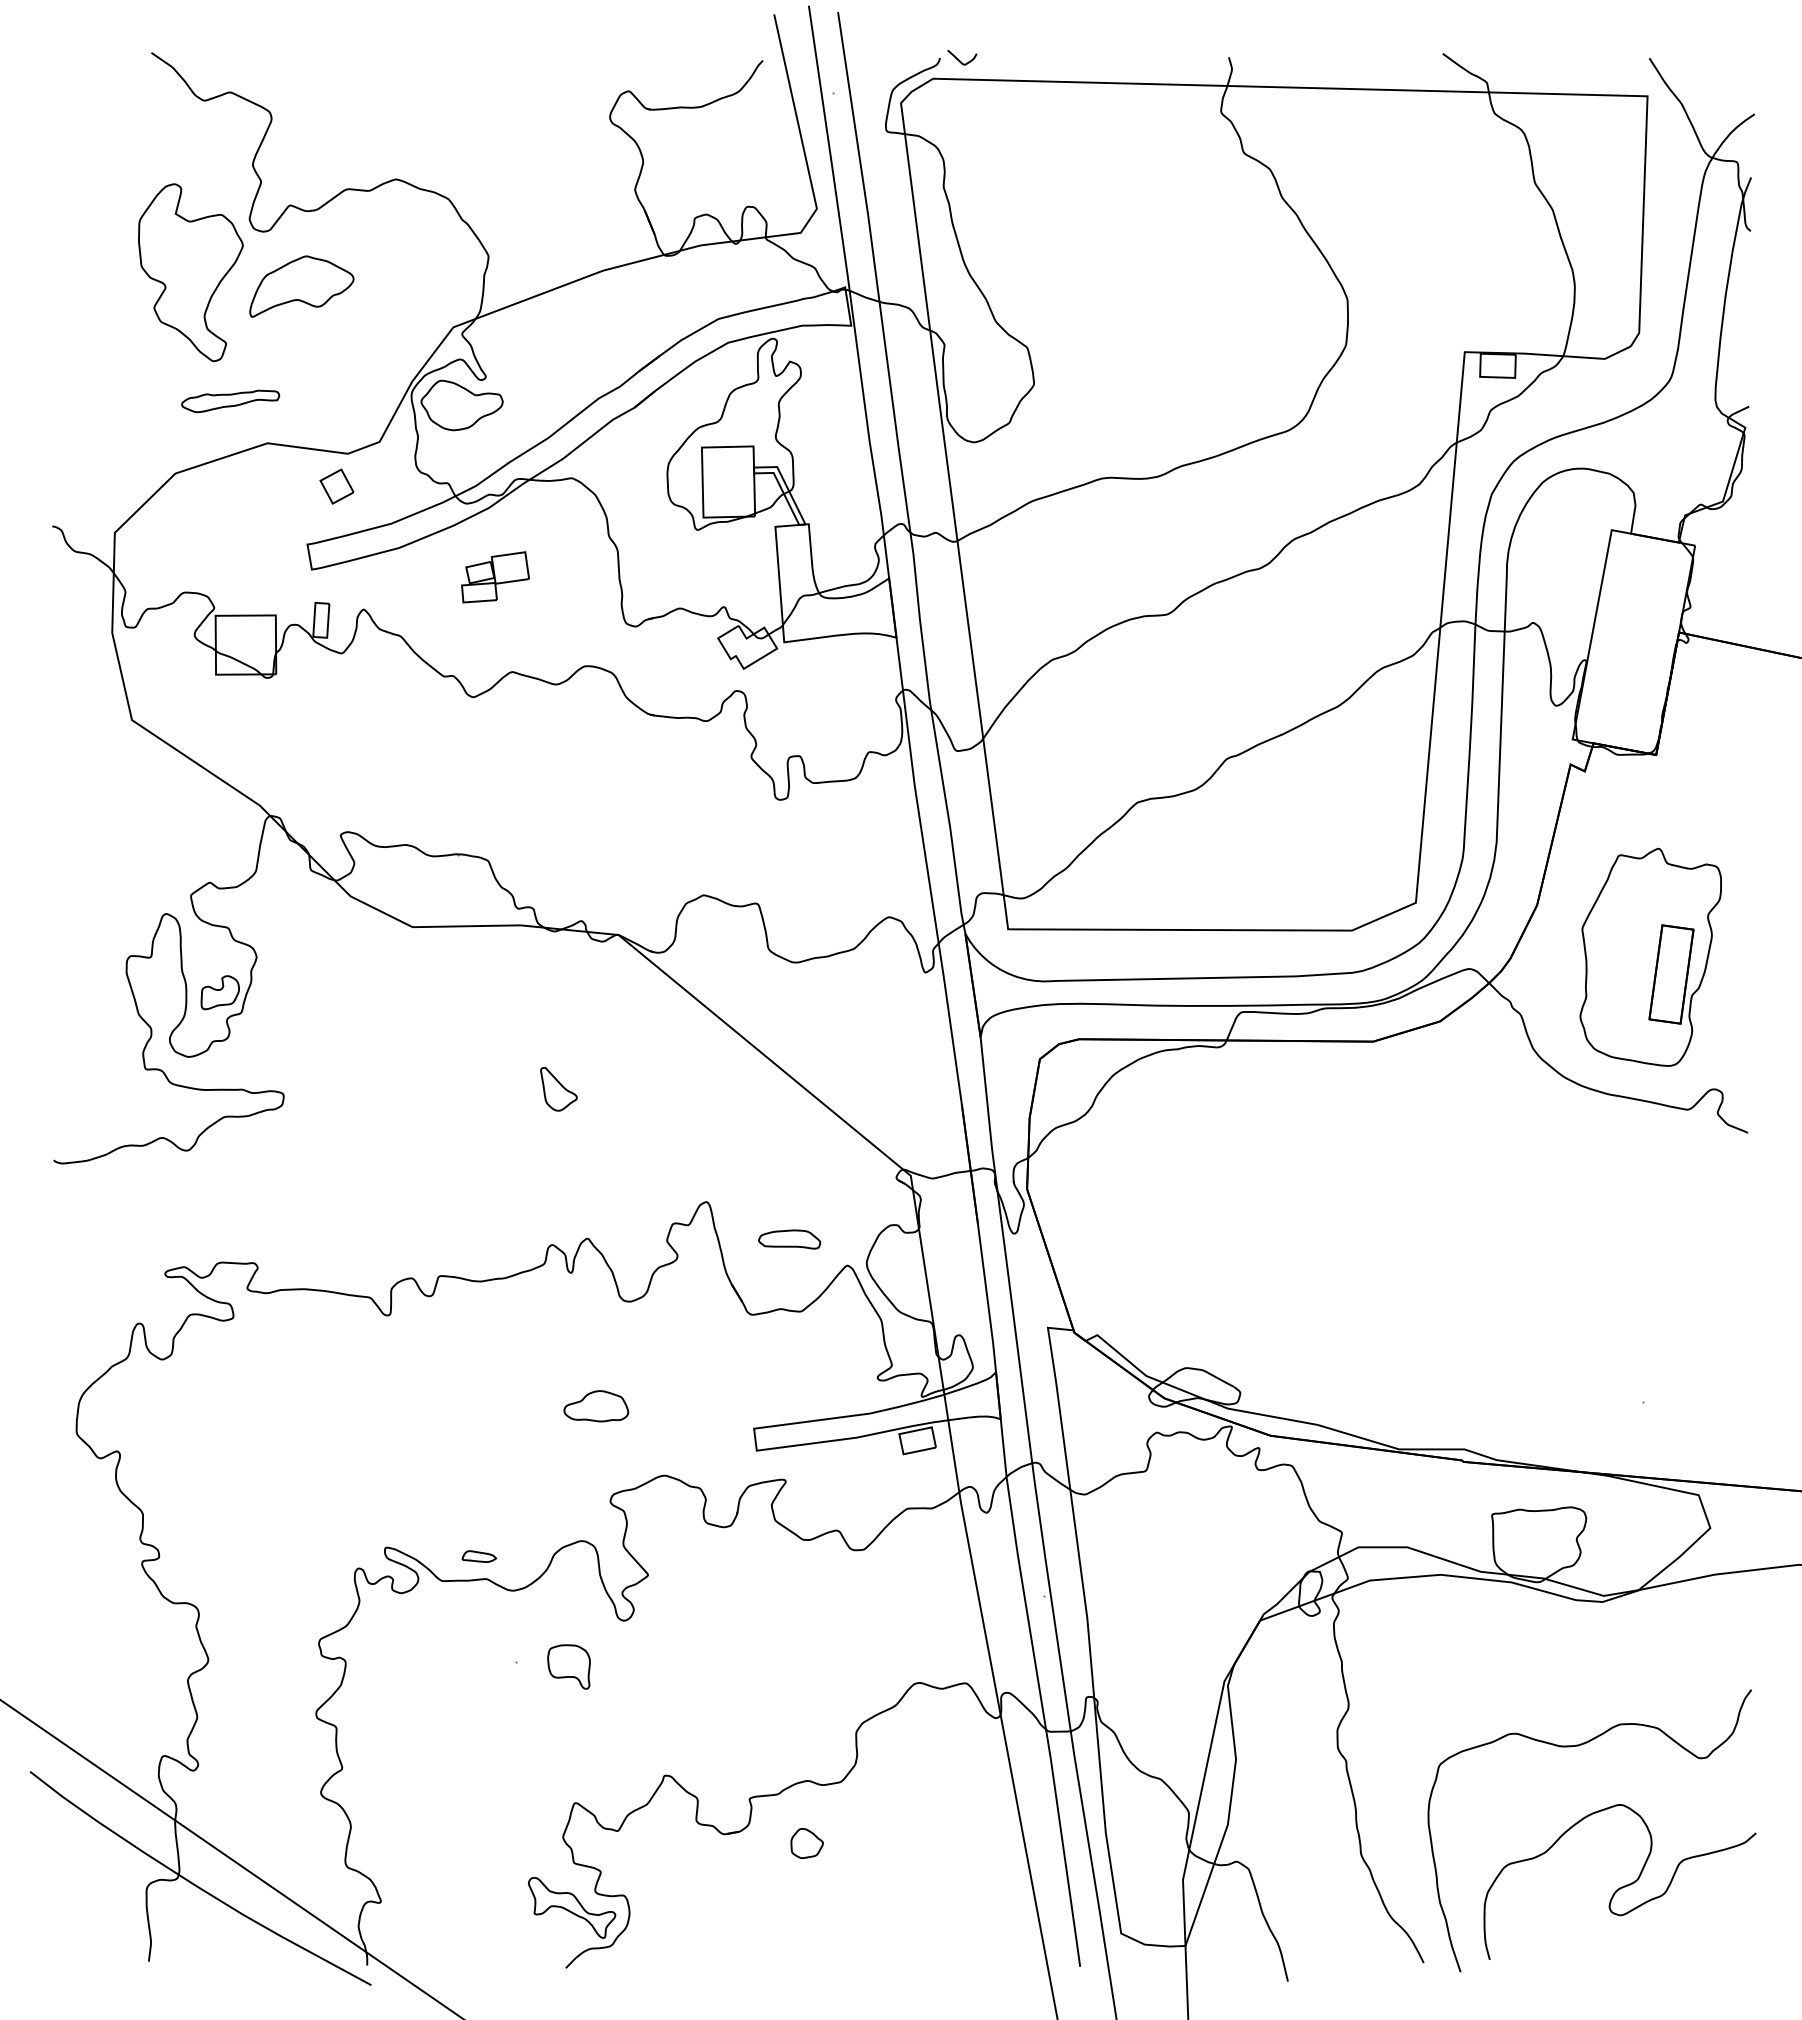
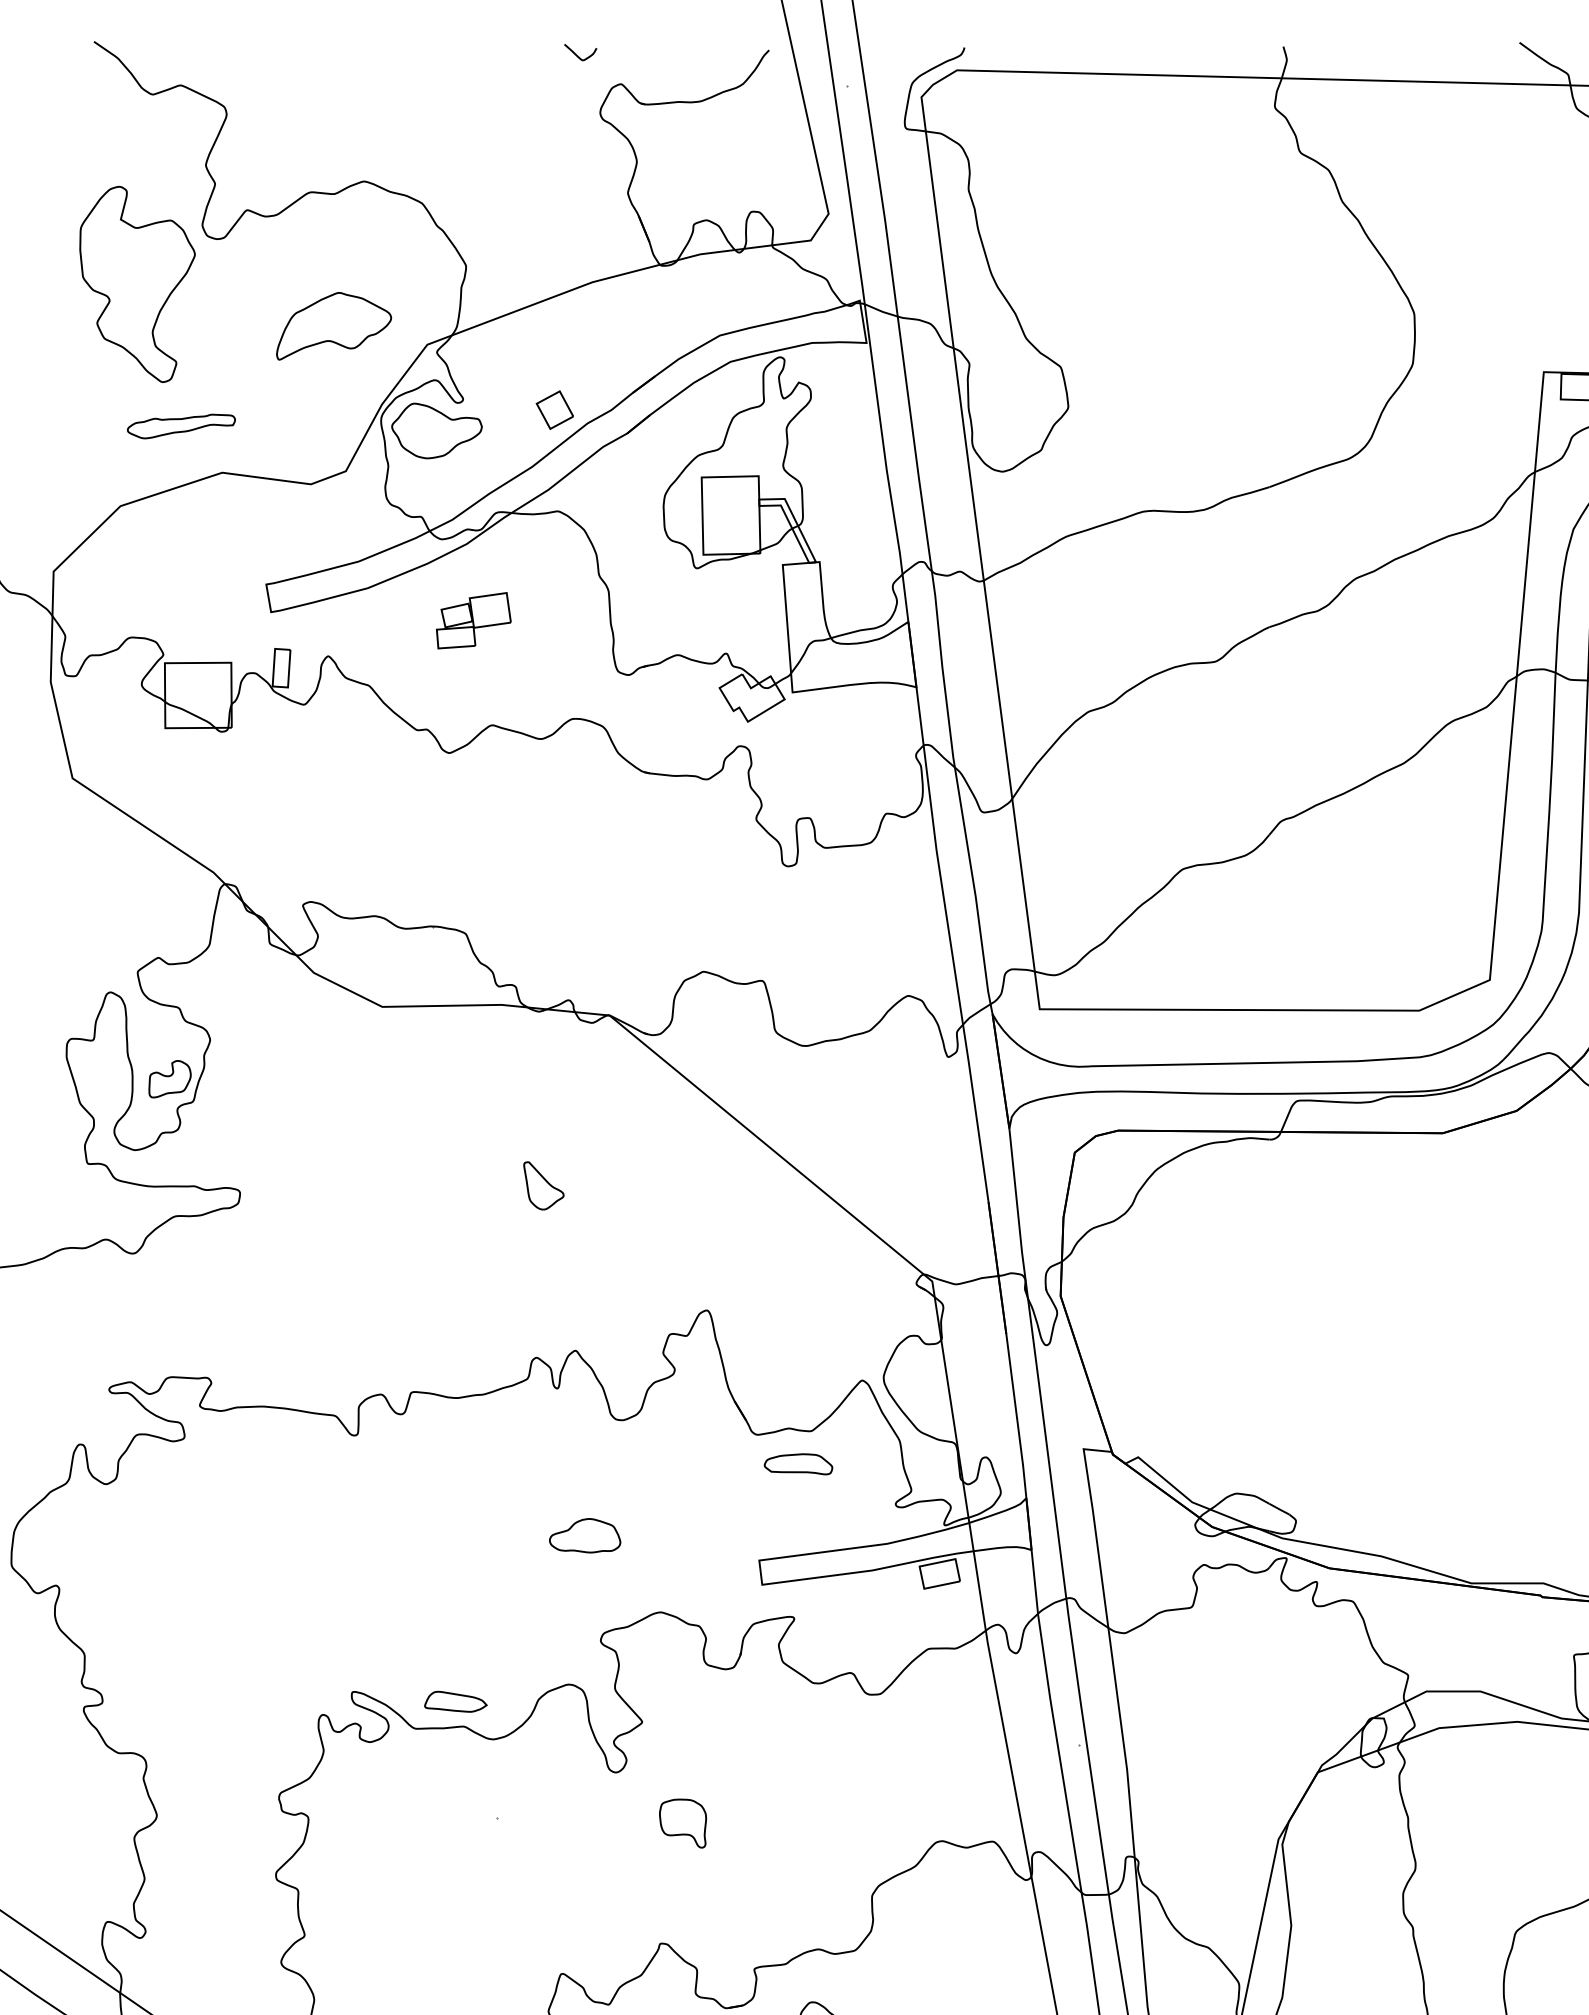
curve: (959, 59) -> (577, 54), moved
part: (301, 286) -> (333, 326), moved
part: (336, 486) -> (554, 410), moved
part: (789, 1239) -> (798, 1464), moved
part: (479, 1556) -> (456, 1701), size x1.67
part: (568, 1666) -> (682, 1823), moved

